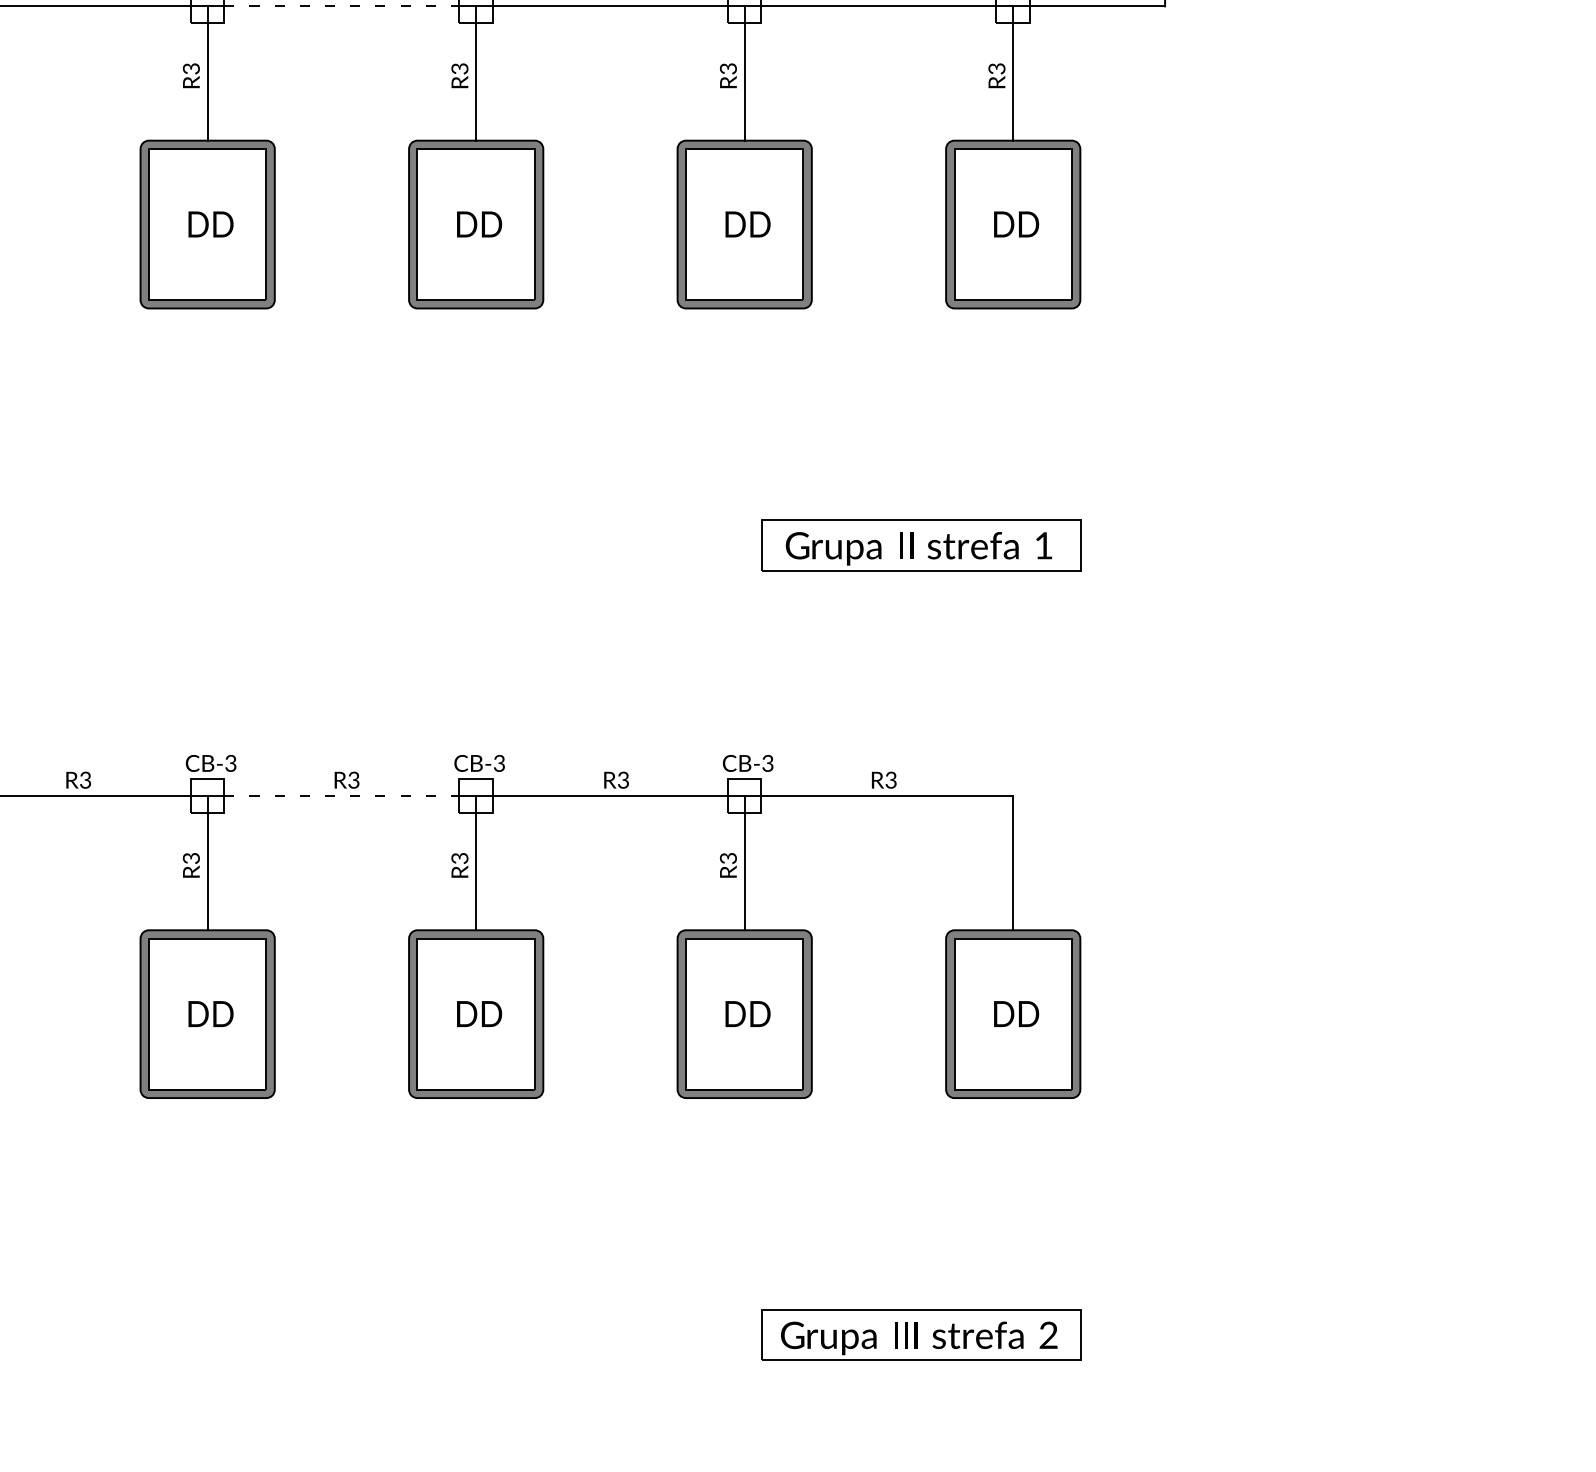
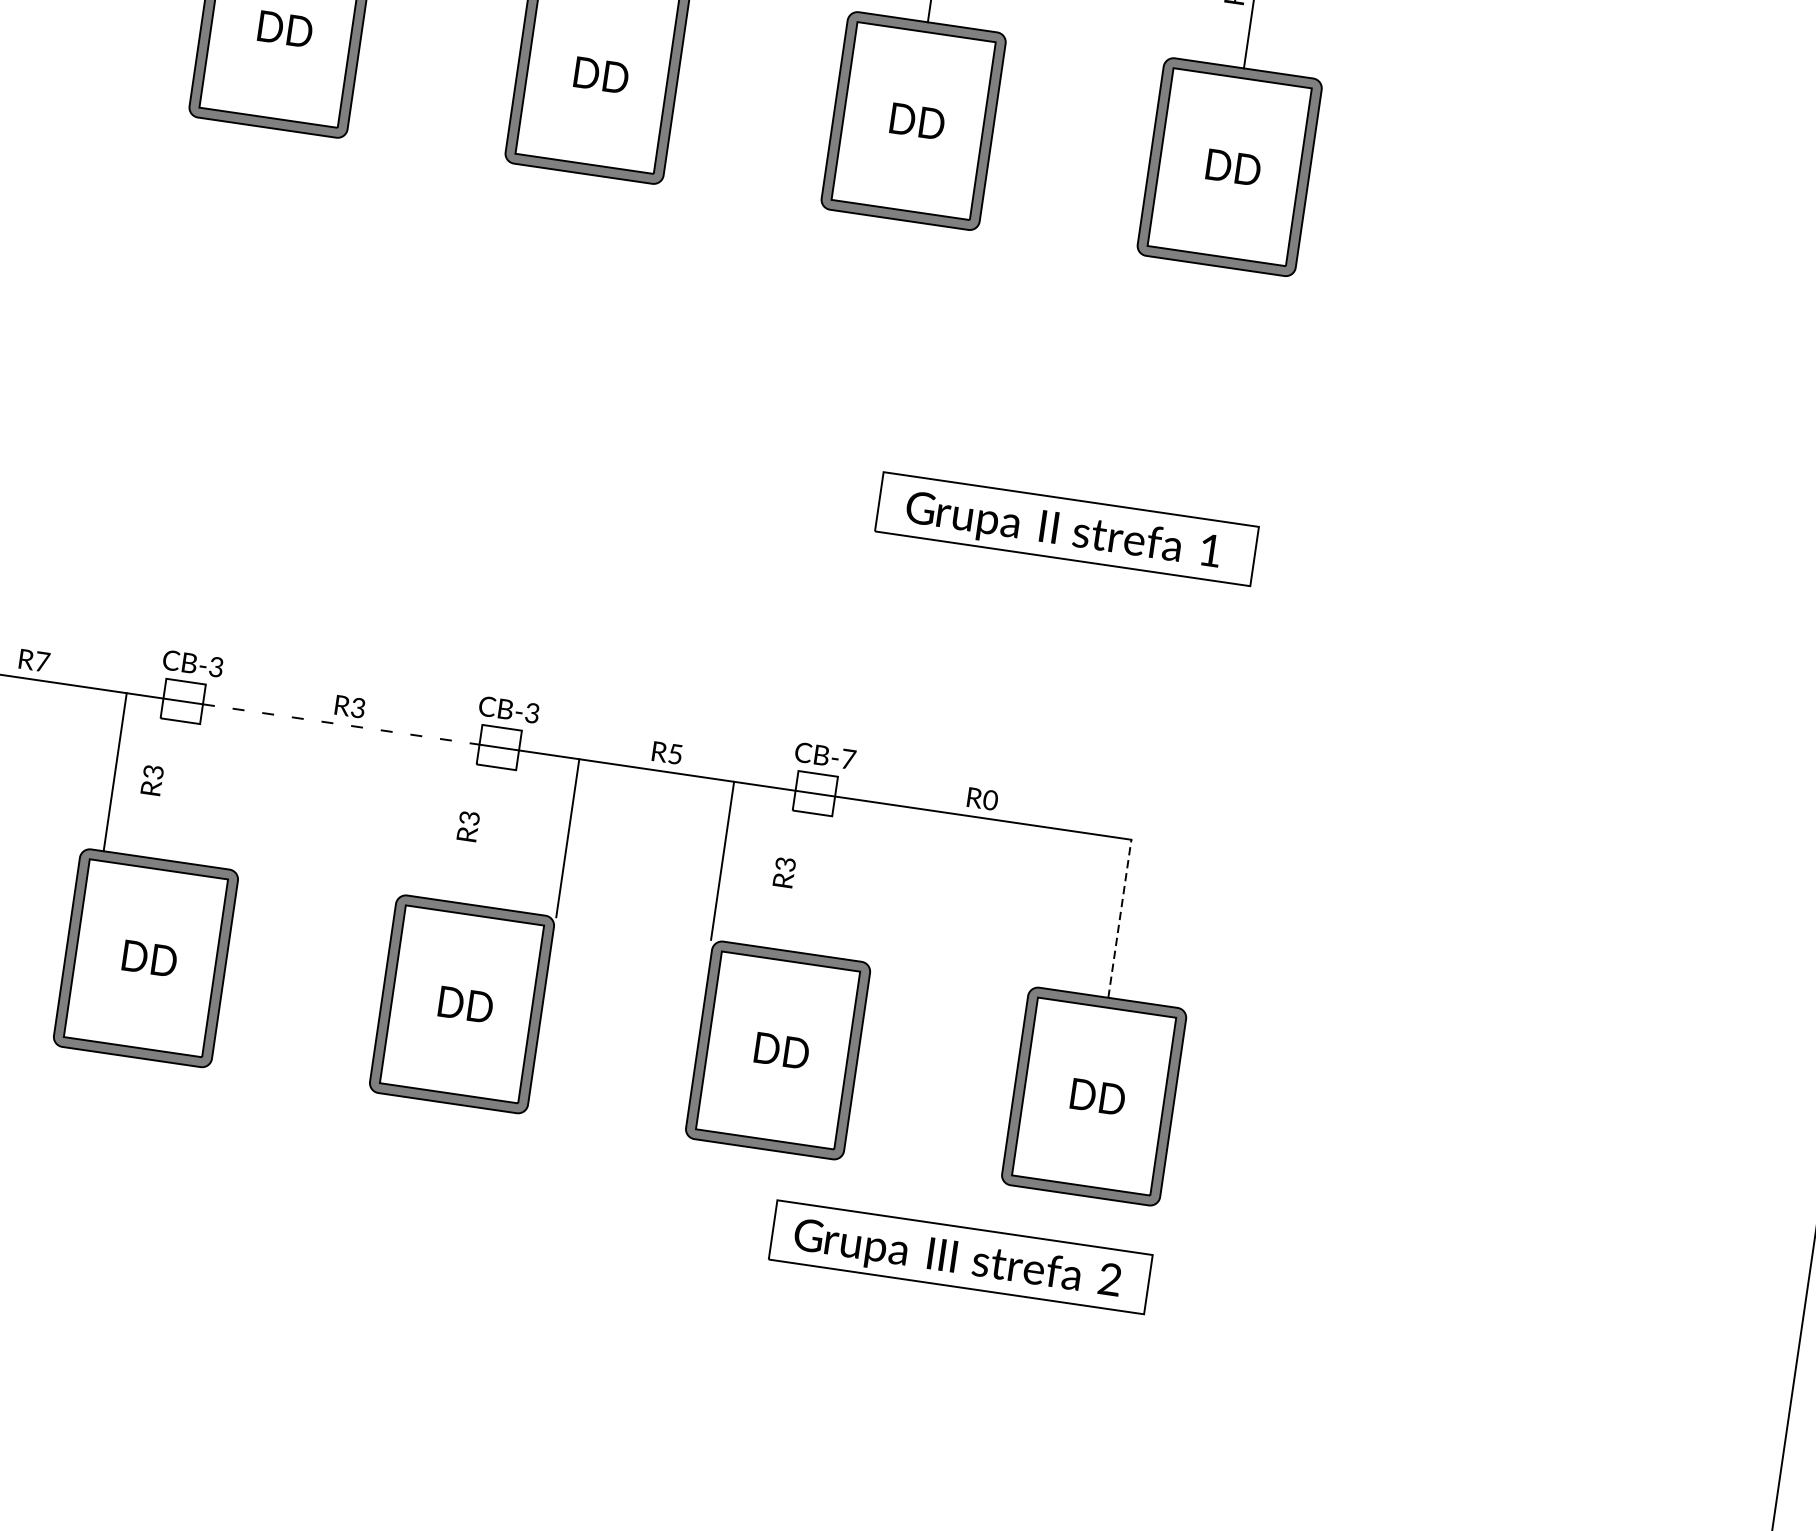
text: (767, 762) -> (848, 758), CB-3 -> CB-7
text: (85, 779) -> (42, 661), R3 -> R7
text: (623, 779) -> (675, 753), R3 -> R5
text: (891, 780) -> (990, 800), R3 -> R0
line: (1013, 862) -> (1120, 918), solid -> dashed
line: (207, 863) -> (115, 772), moved
line: (476, 863) -> (568, 838), moved
line: (744, 863) -> (722, 861), moved
part: (921, 1334) -> (960, 1256), moved

